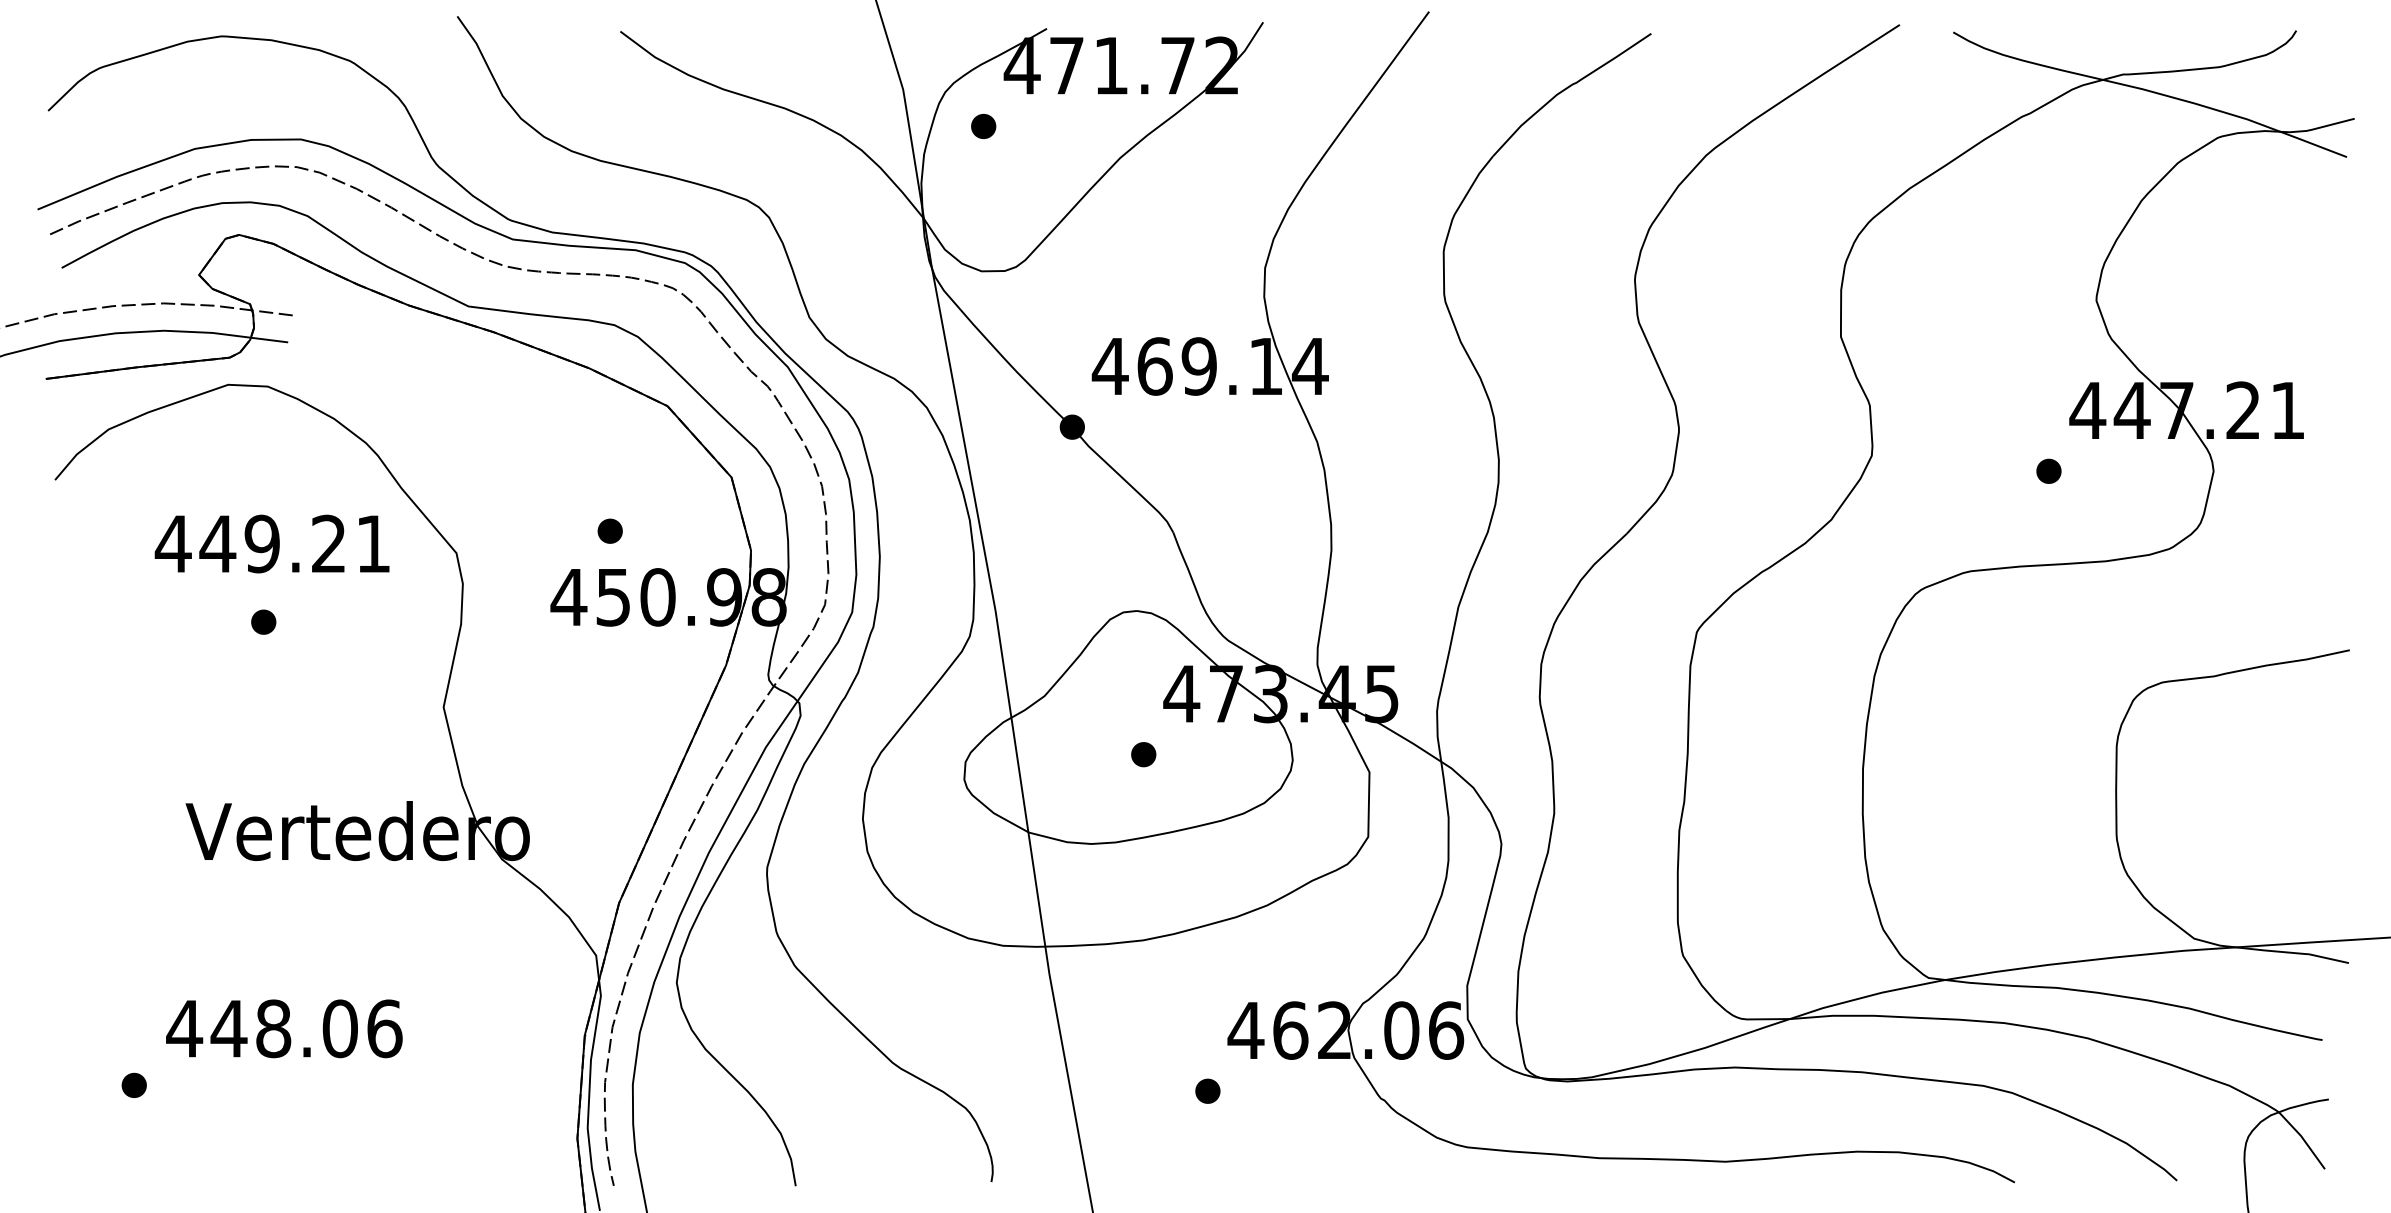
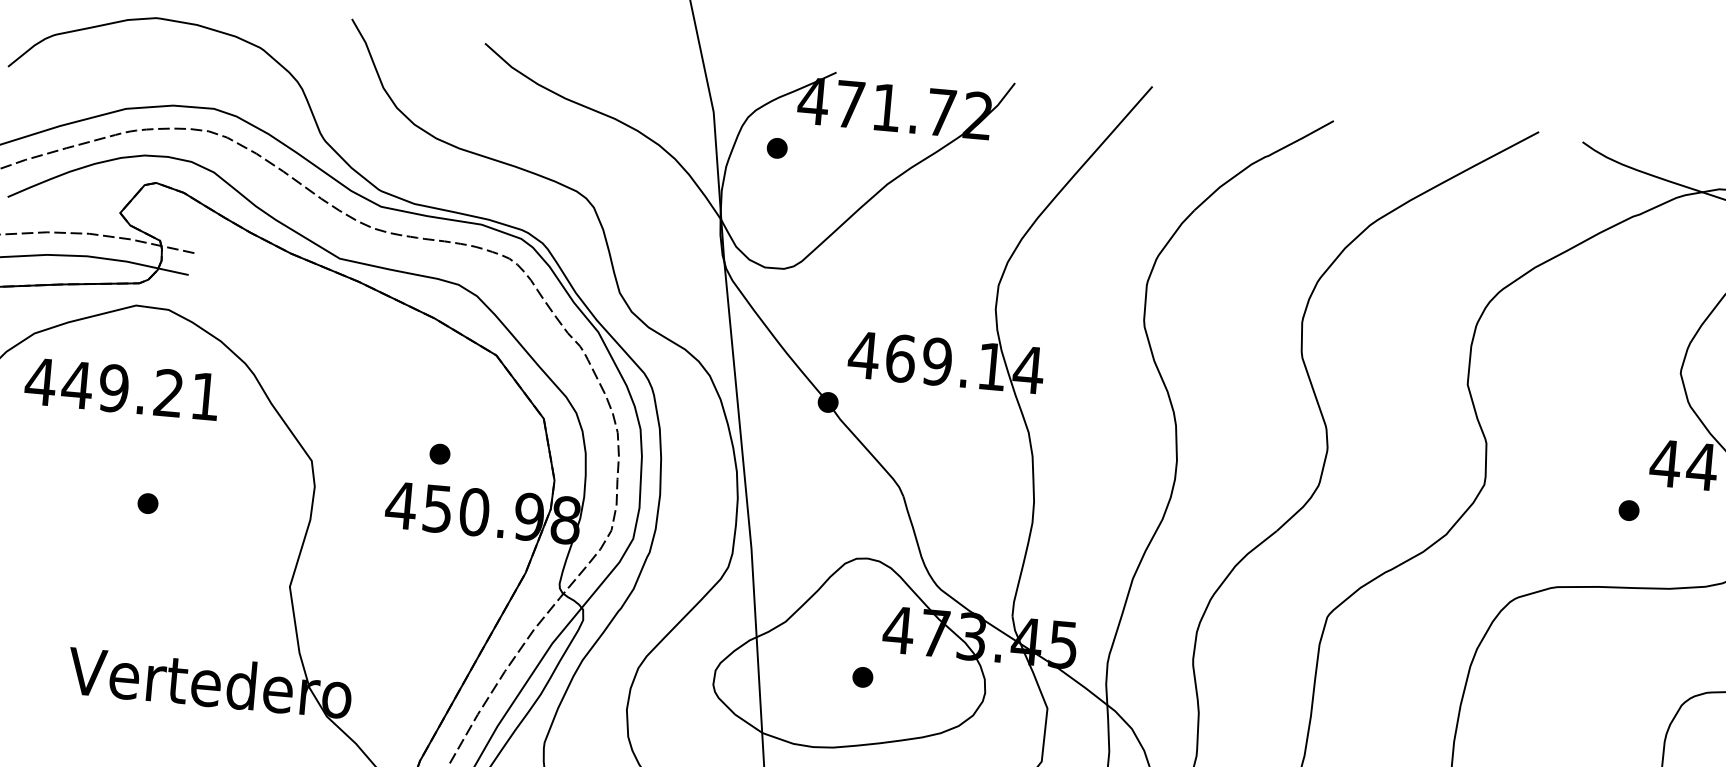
text: (271, 543) -> (121, 388), moved

